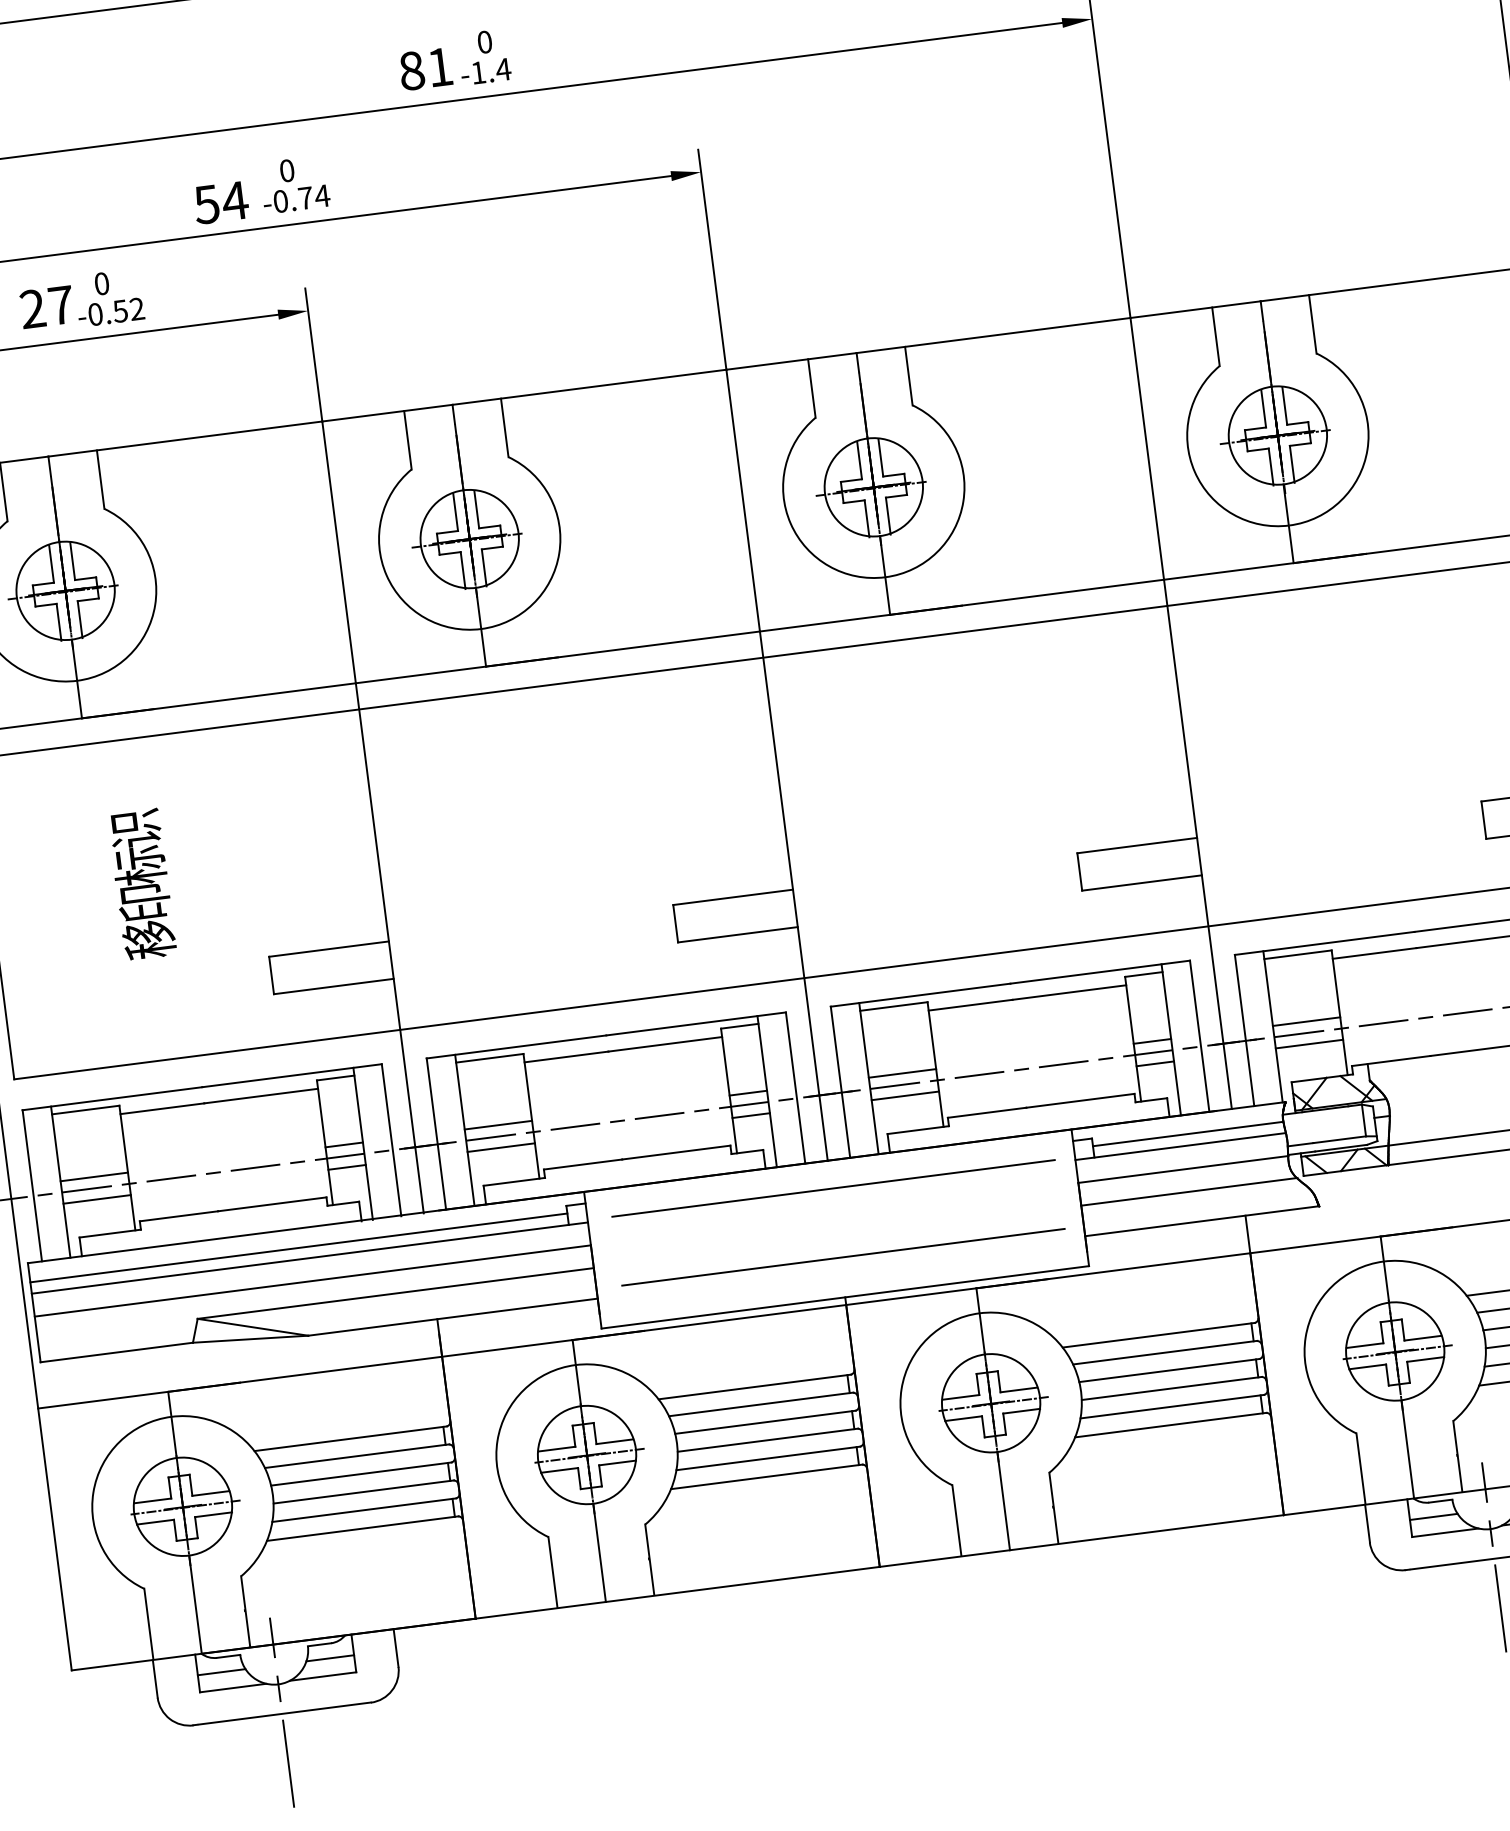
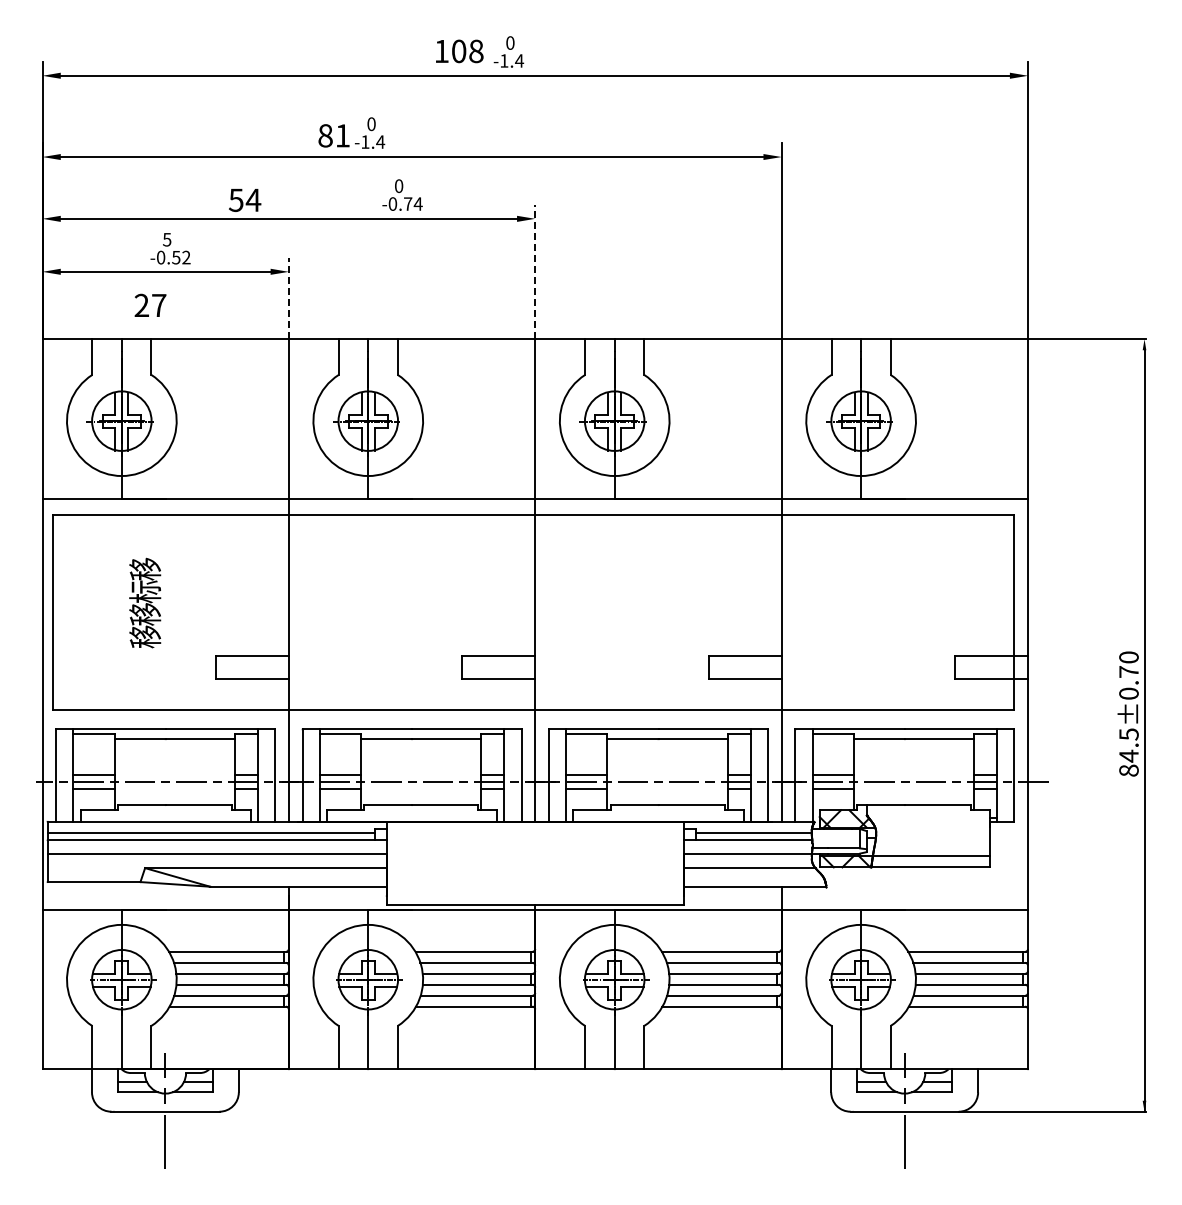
text: (453, 60) -> (351, 132), moved
text: (294, 183) -> (402, 194), moved
line: (712, 258) -> (535, 271), solid -> dashed
text: (102, 283) -> (167, 239), 0 -> 5
text: (46, 305) -> (150, 304), moved
line: (313, 354) -> (288, 298), solid -> dashed
text: (135, 827) -> (145, 568), 识 -> 移
text: (145, 902) -> (145, 614), 印 -> 移
line: (833, 1188) -> (536, 838), removed
line: (843, 1256) -> (537, 880), removed

